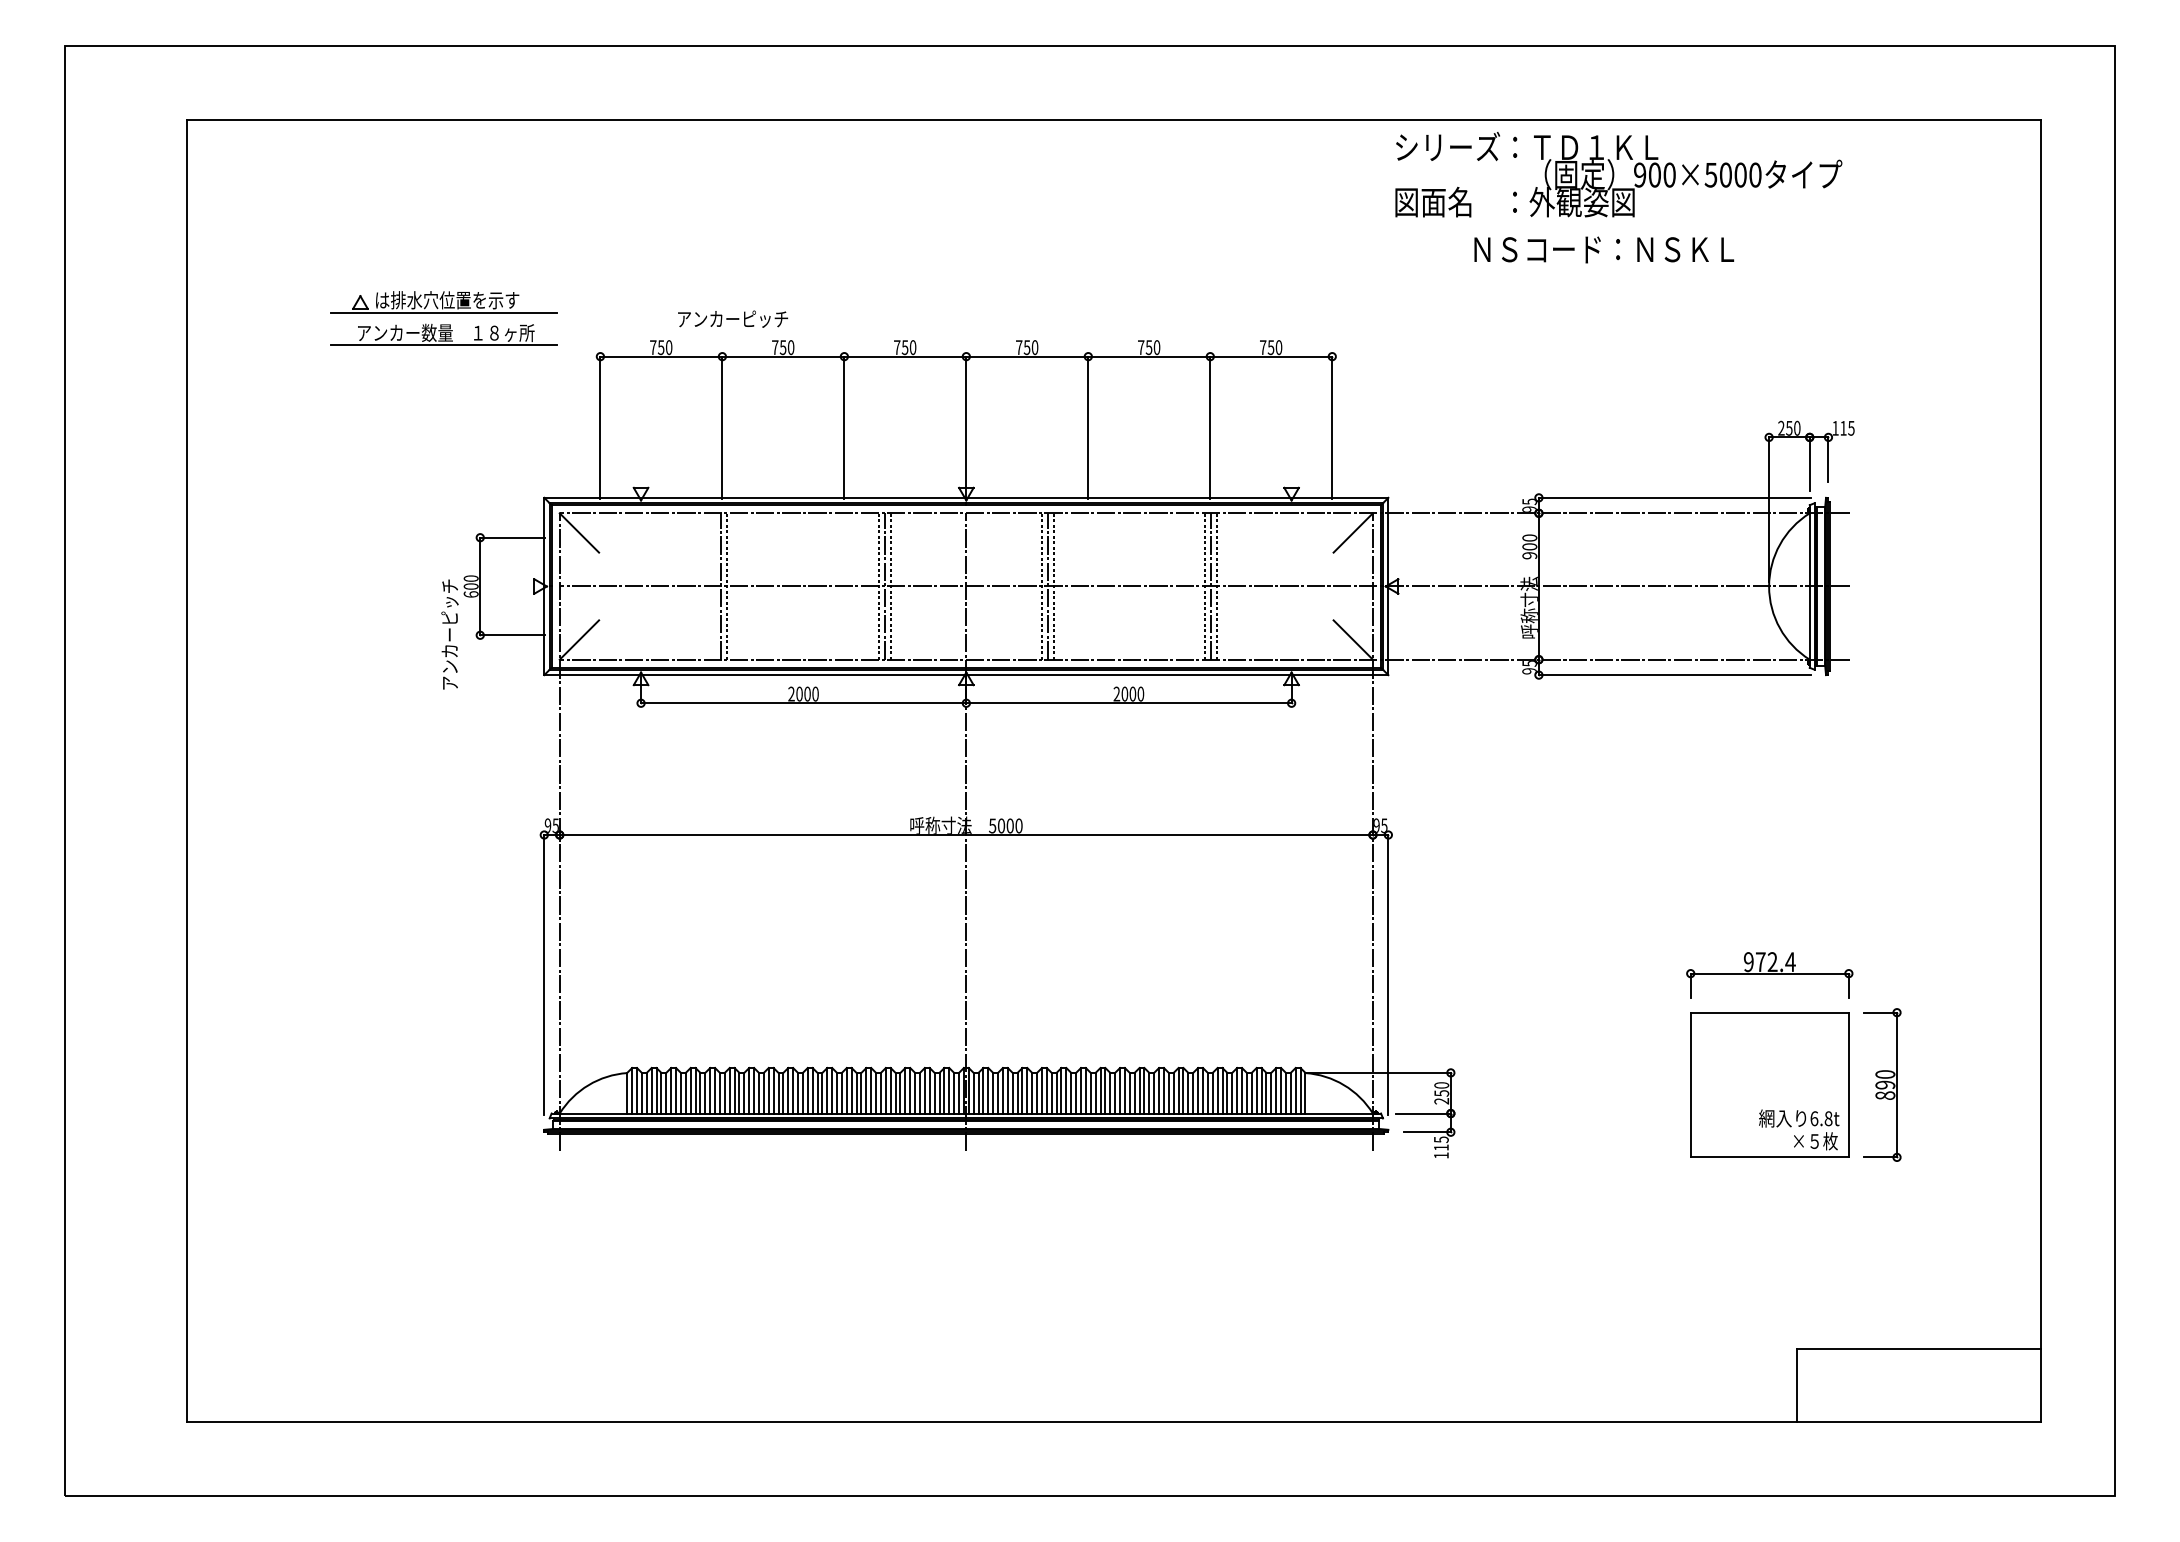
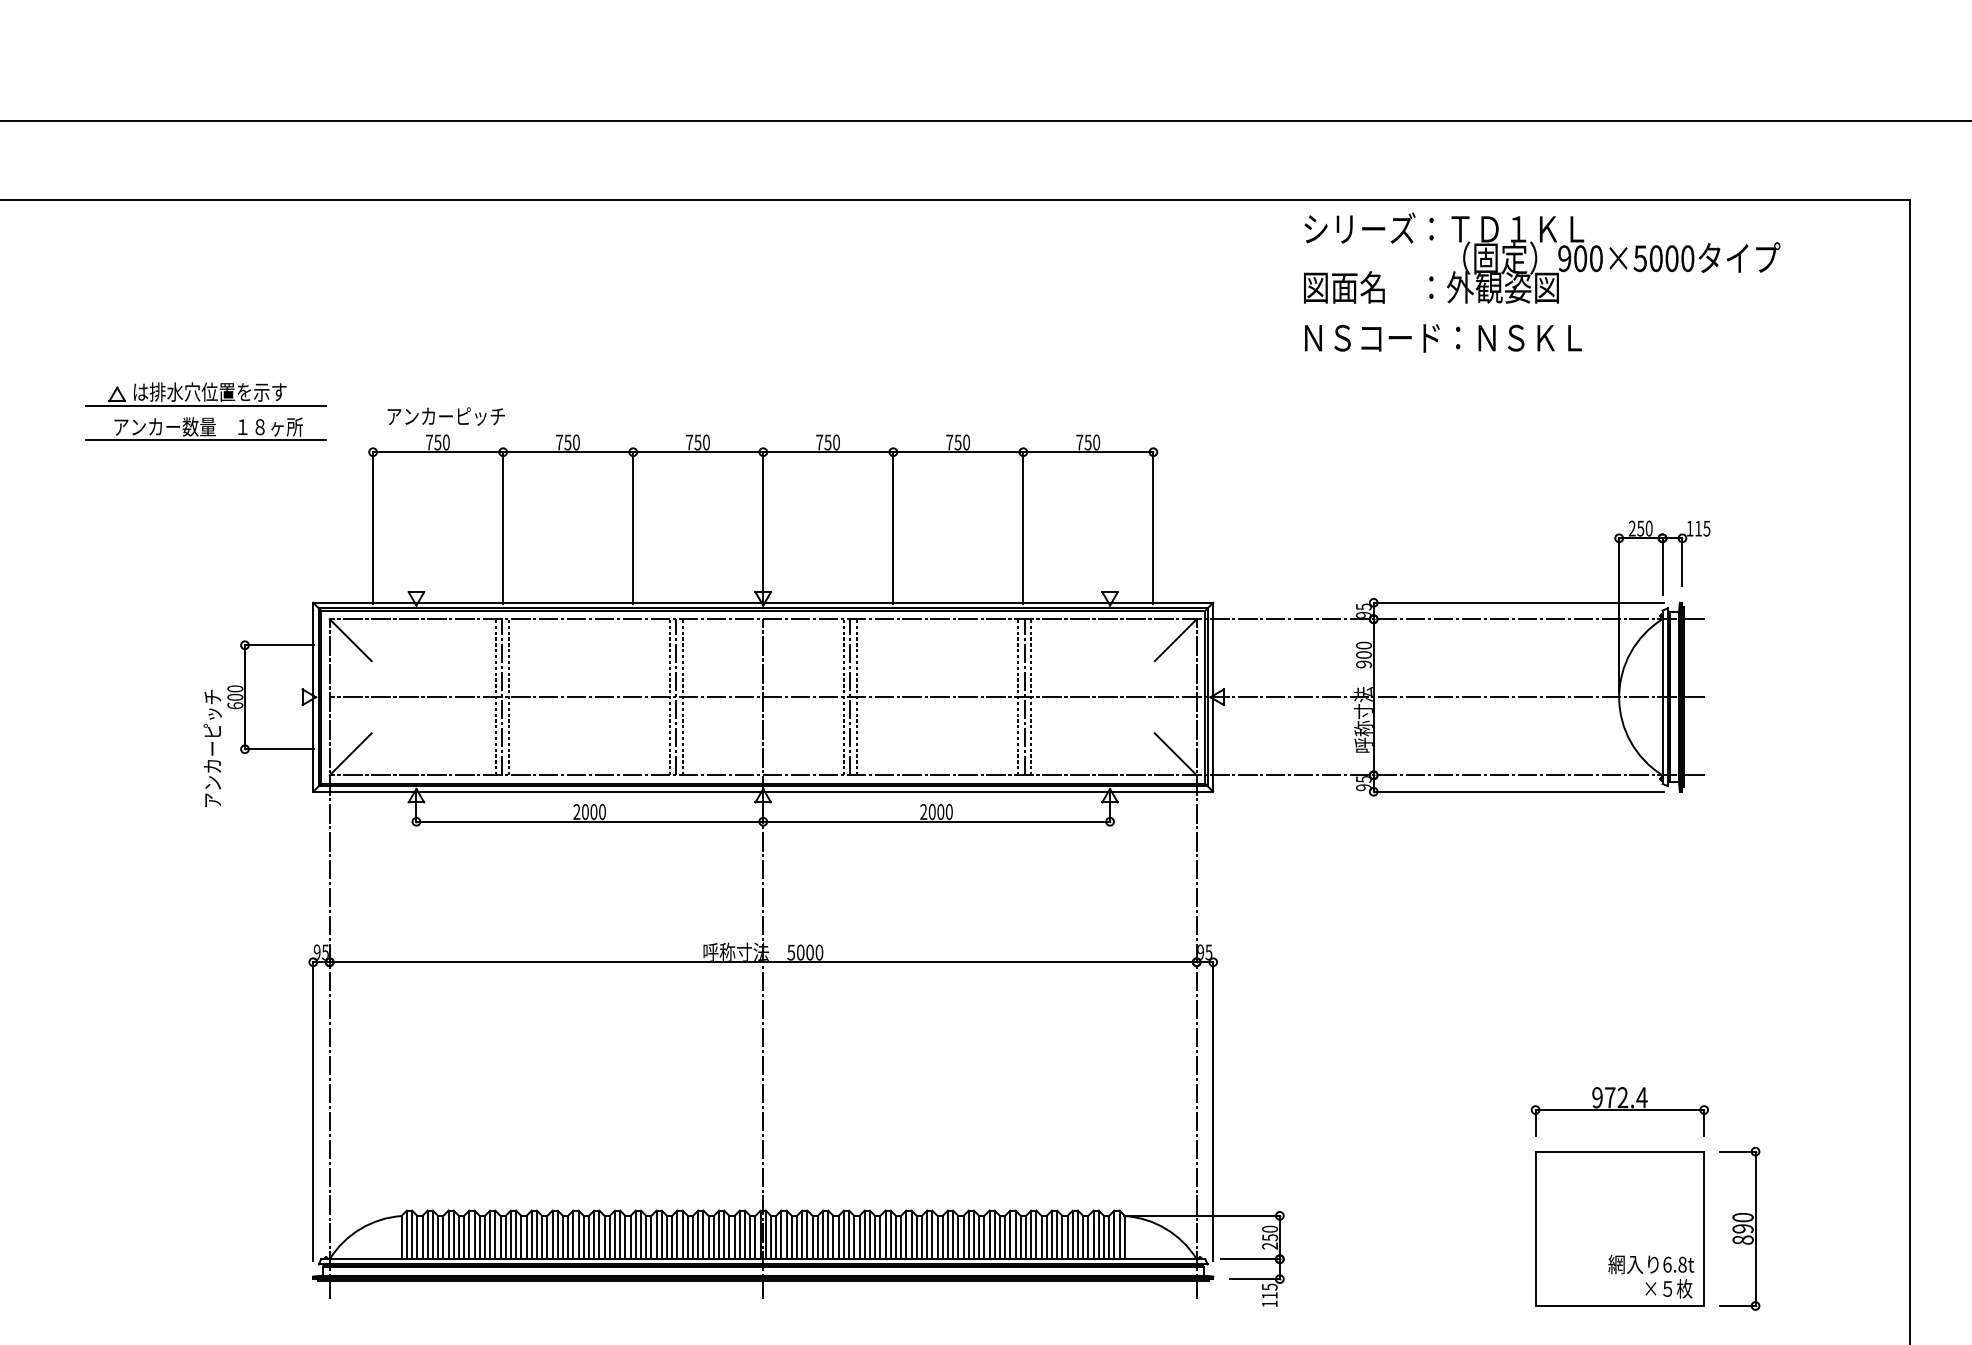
text: (1618, 174) -> (1541, 257), moved
text: (733, 318) -> (446, 415), moved
line: (715, 586) -> (495, 697), added

